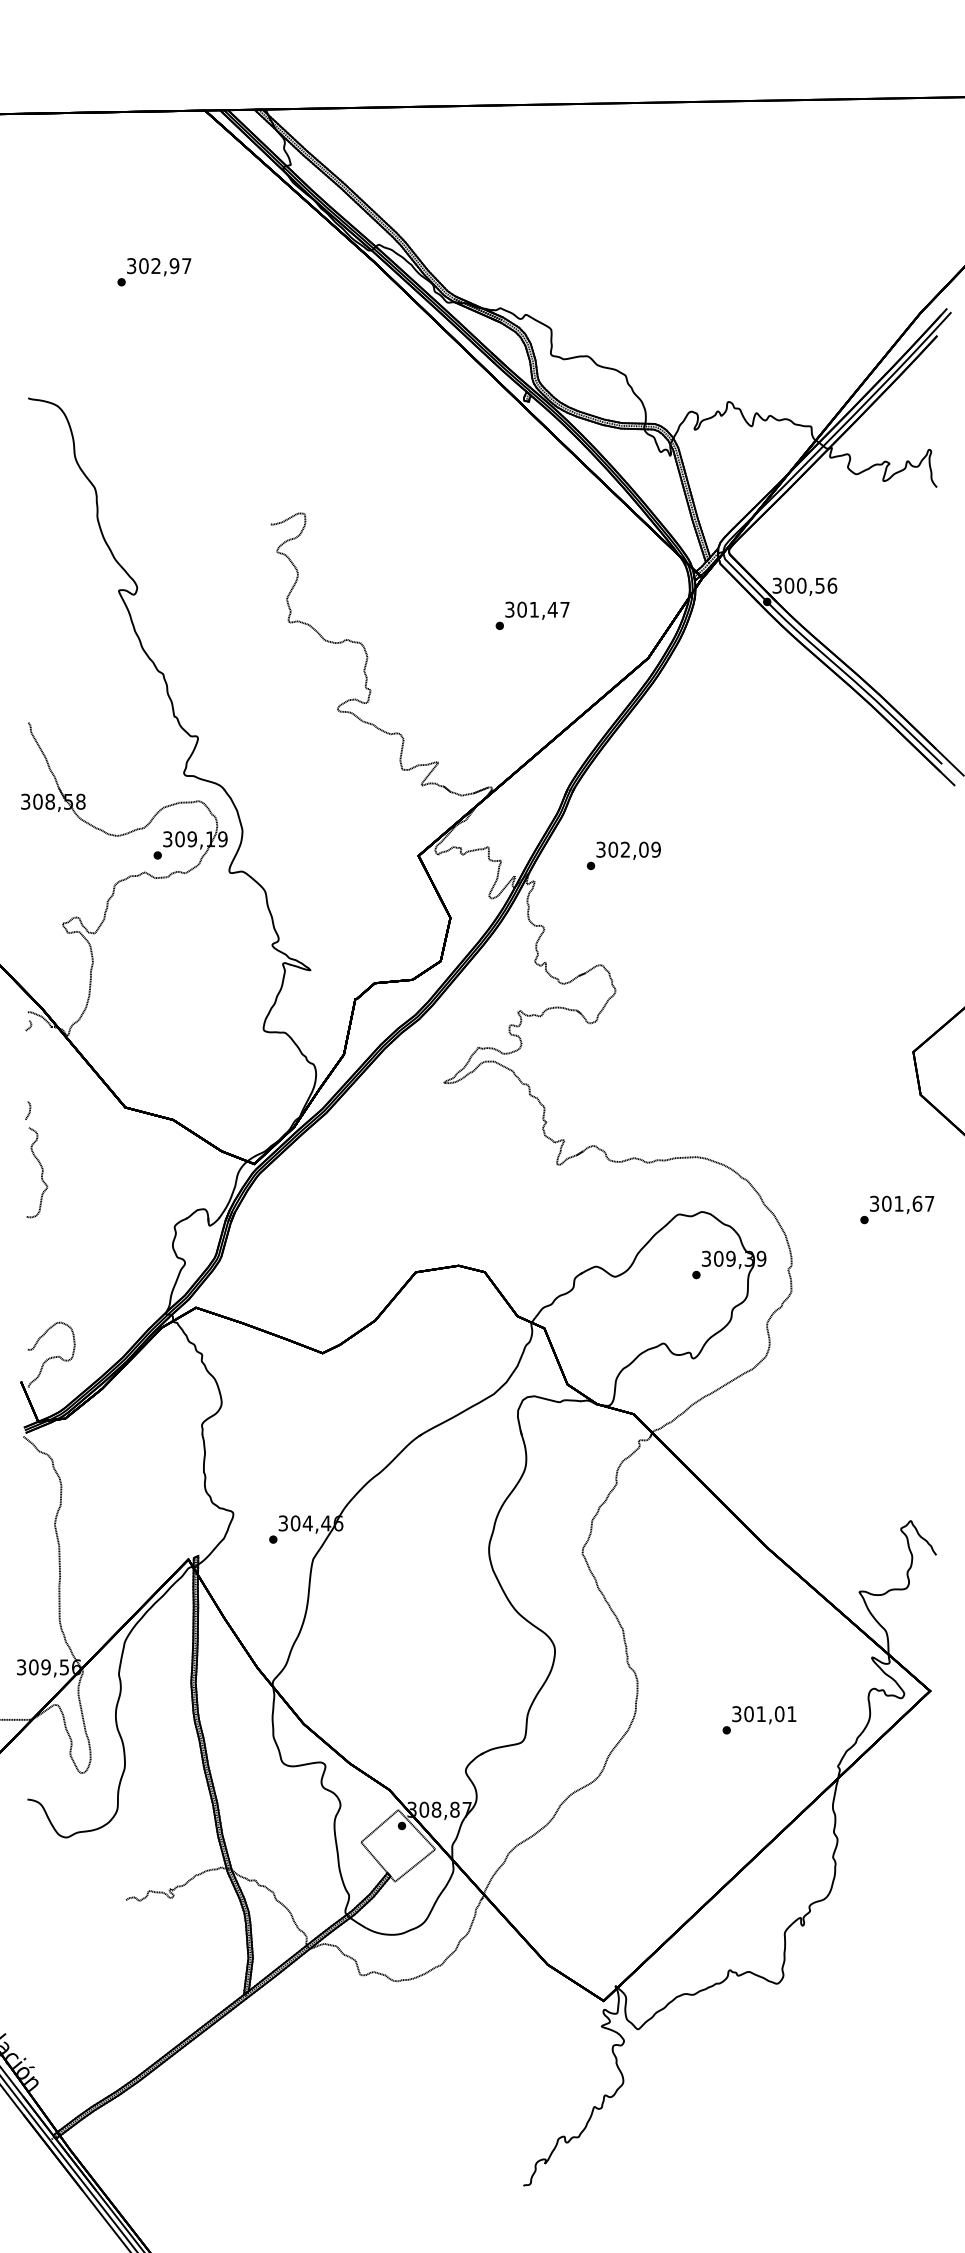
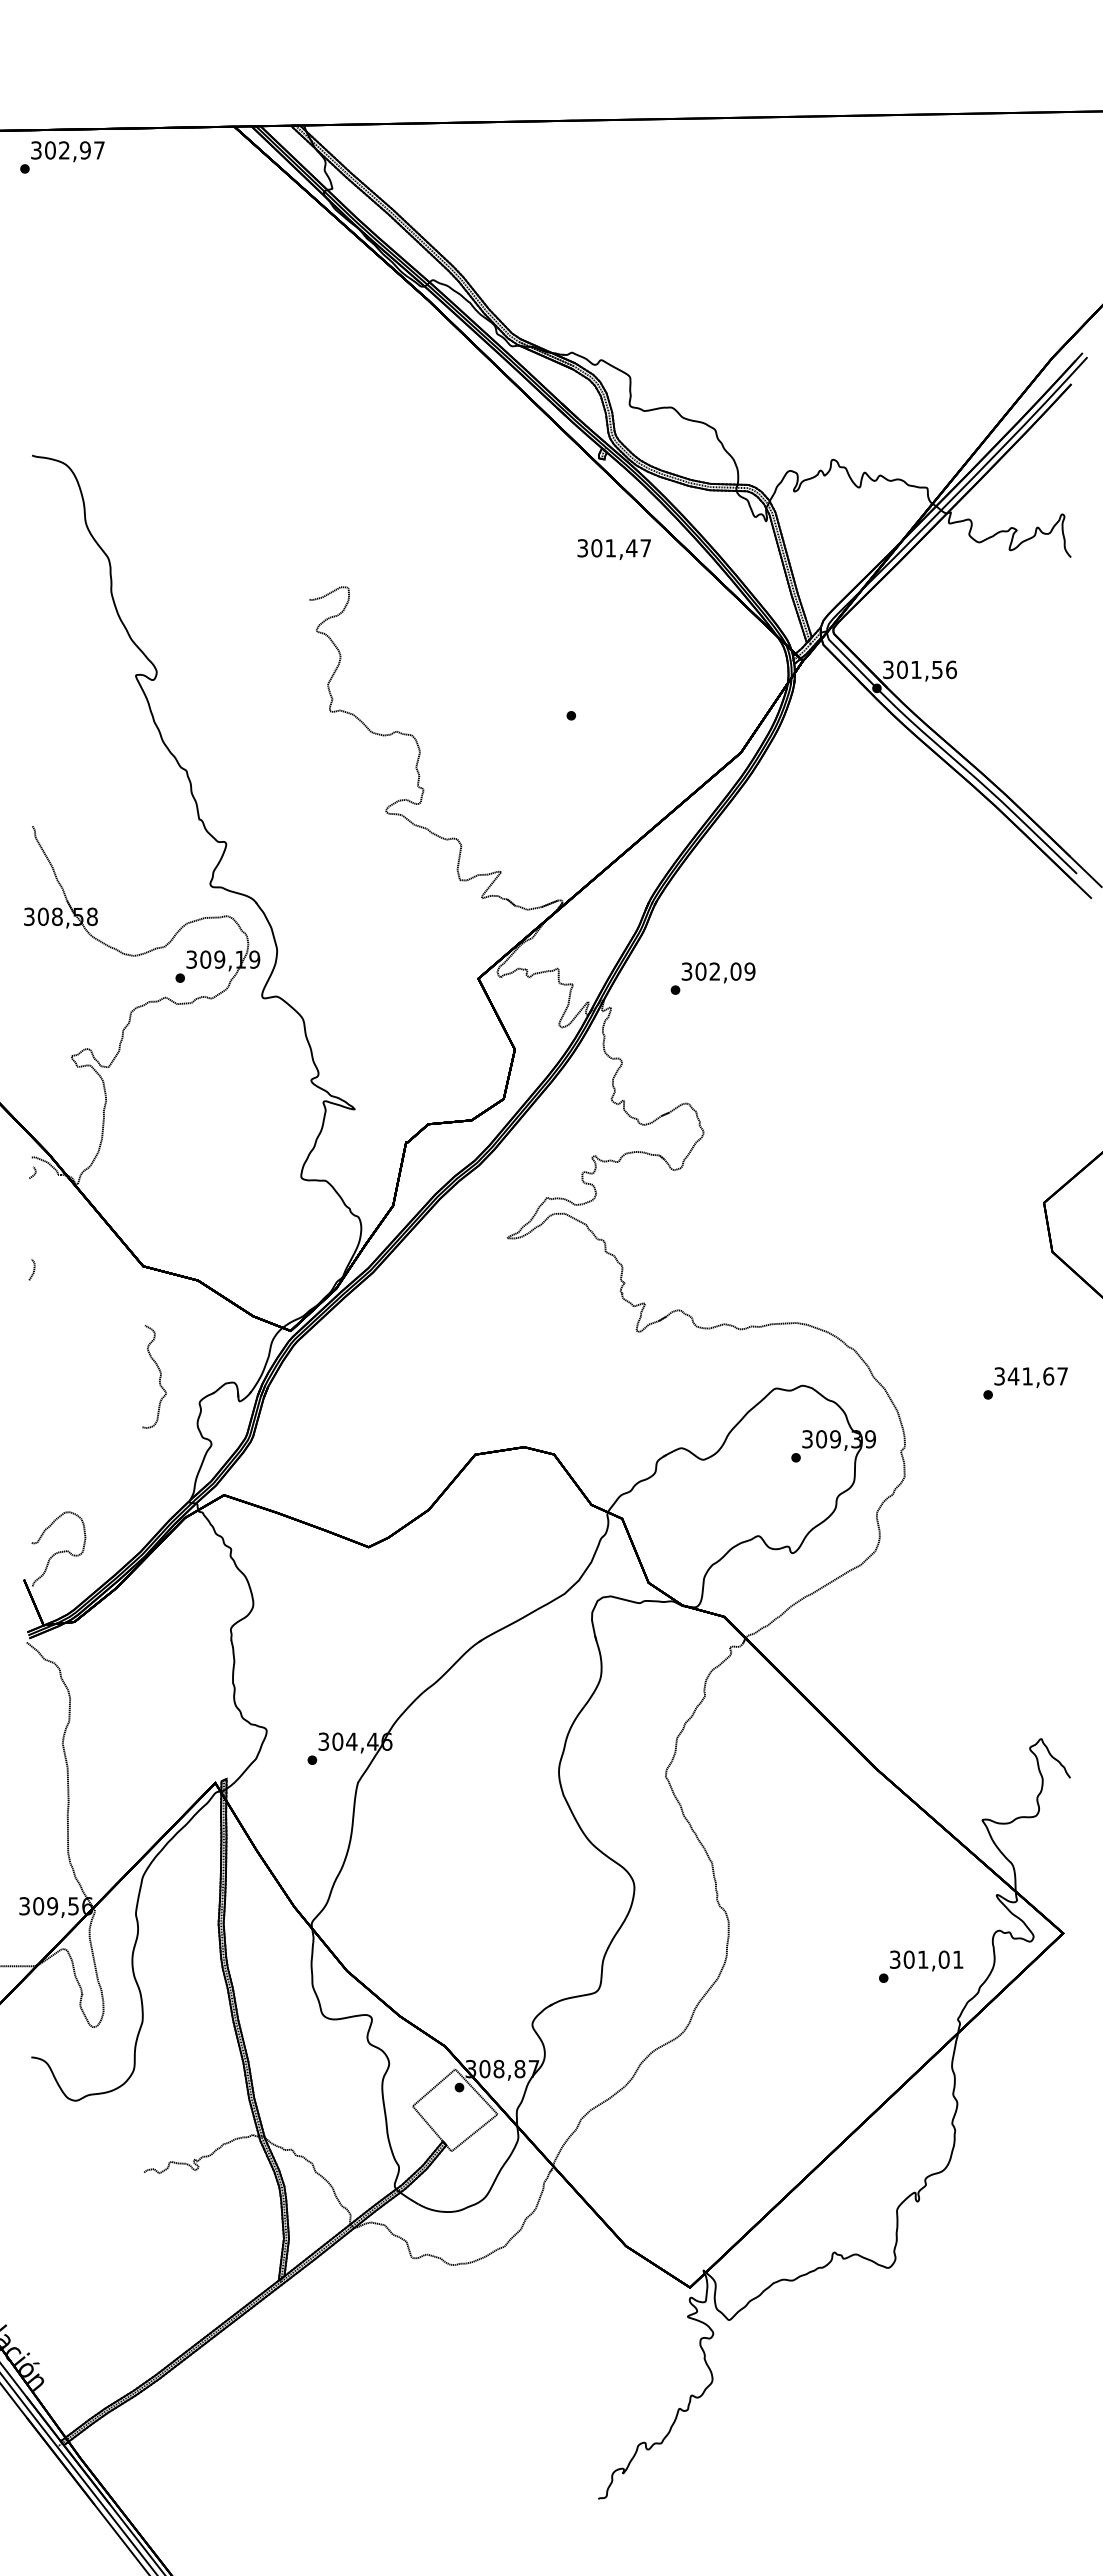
text: (154, 272) -> (62, 157), moved
text: (801, 585) -> (916, 669), 300,56 -> 301,56
text: (536, 610) -> (613, 549), moved
curve: (41, 1173) -> (159, 1377), moved
text: (886, 1203) -> (1013, 1376), 301,67 -> 341,67
text: (759, 1720) -> (921, 1966), moved

